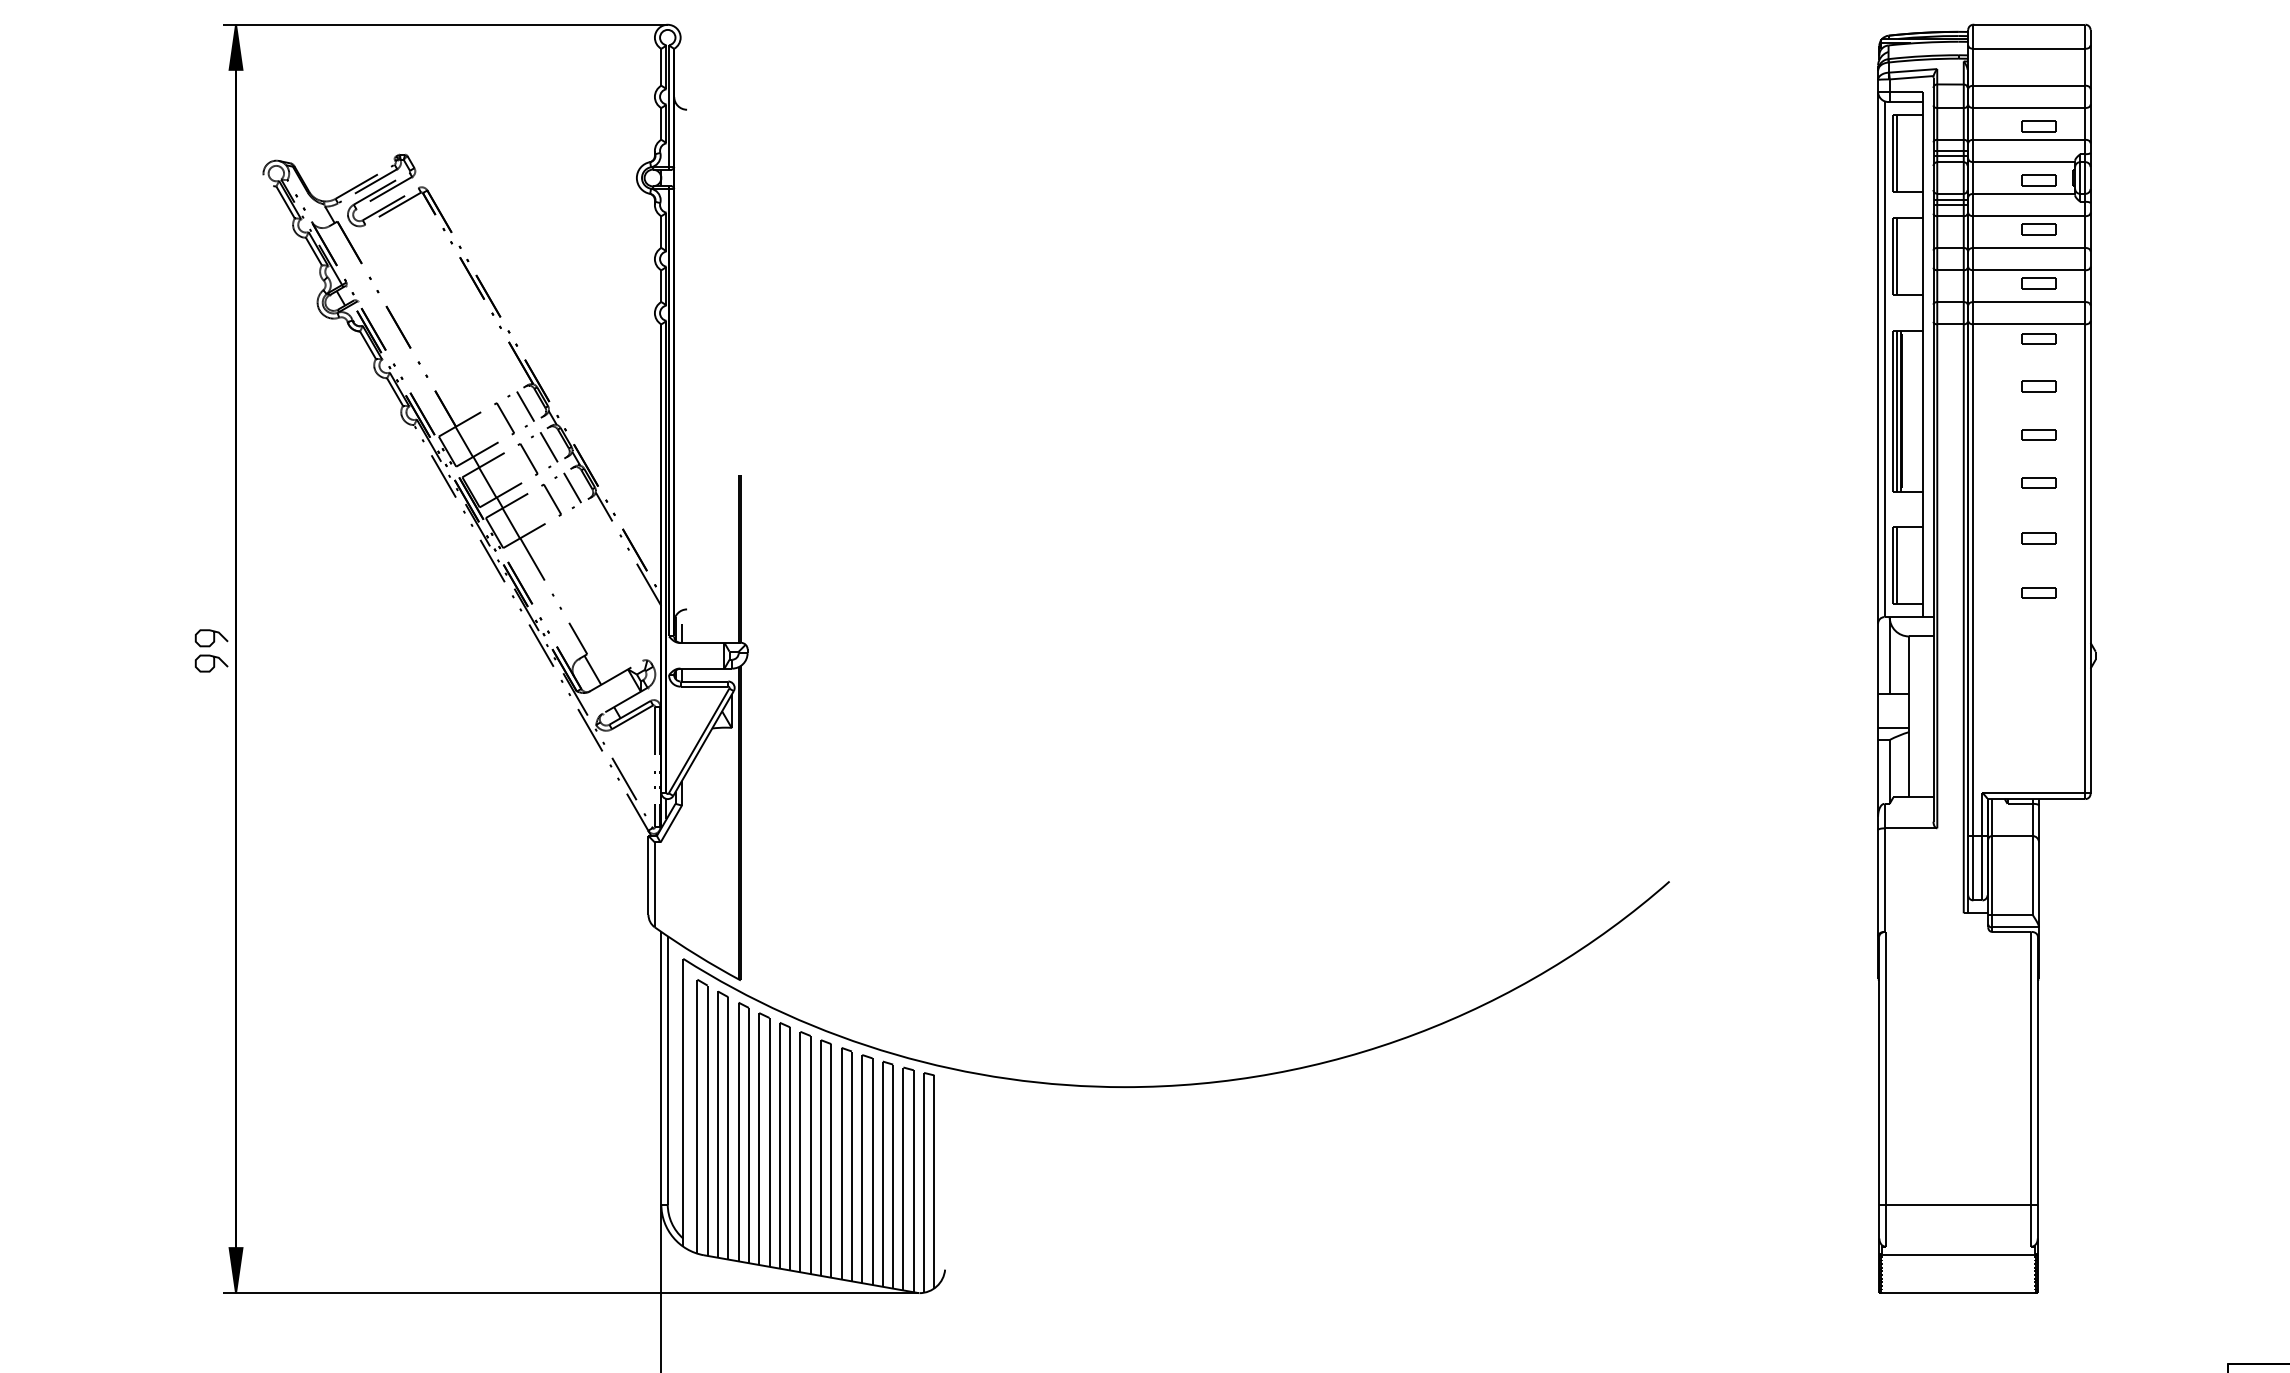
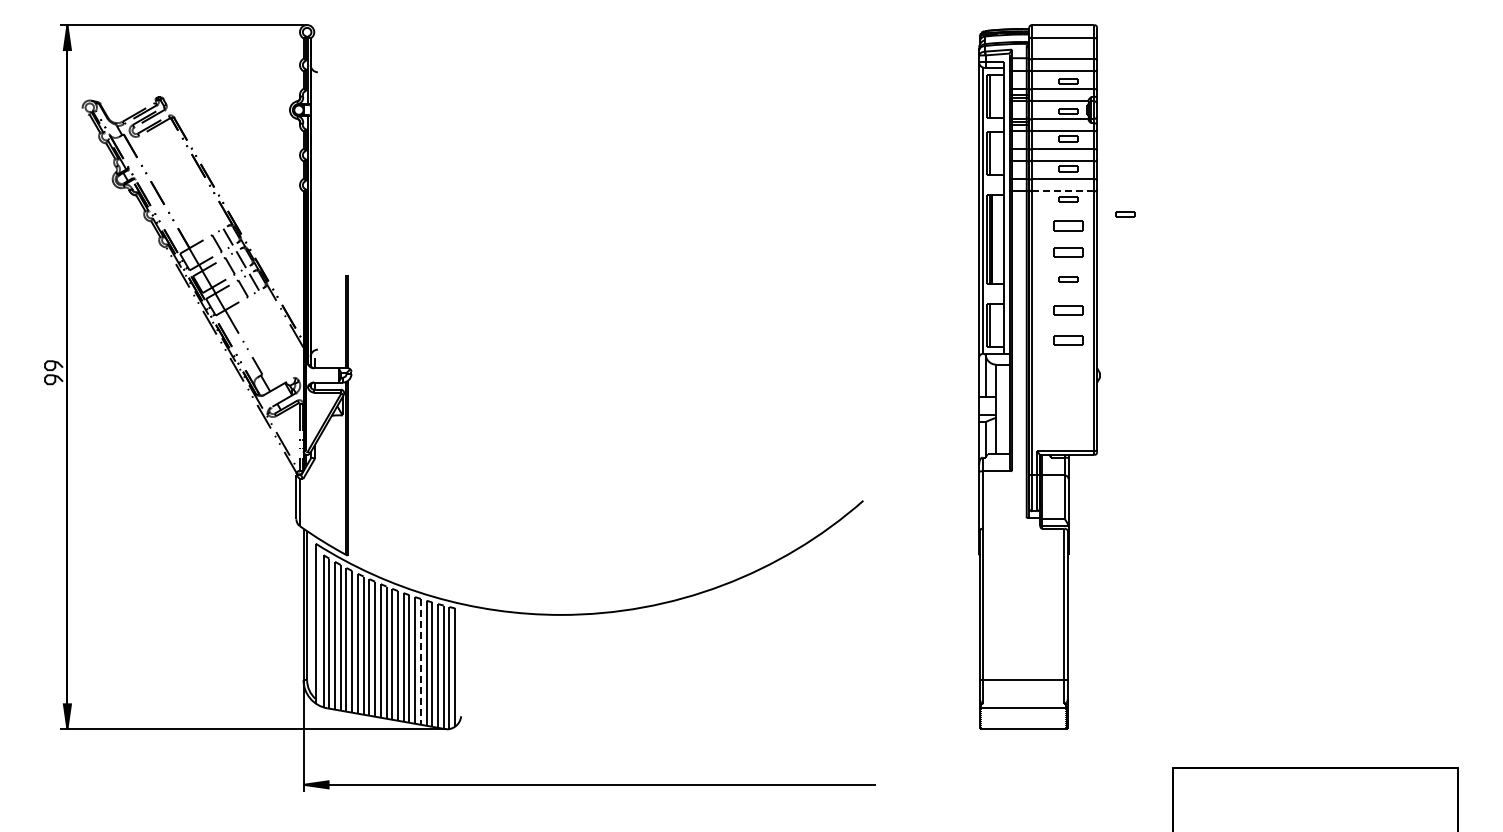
line: (2028, 324) -> (1062, 191), solid -> dashed
part: (2141, 365) -> (1125, 214), added
part: (2038, 385) -> (1068, 225), size x1.6
part: (2038, 434) -> (1068, 252), size x1.6
part: (2038, 537) -> (1068, 309), size x1.6
part: (2038, 592) -> (1068, 340), size x1.6
line: (871, 1171) -> (420, 661), solid -> dashed

